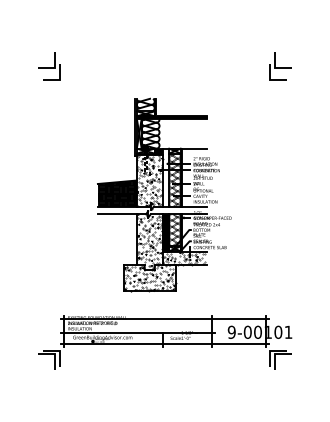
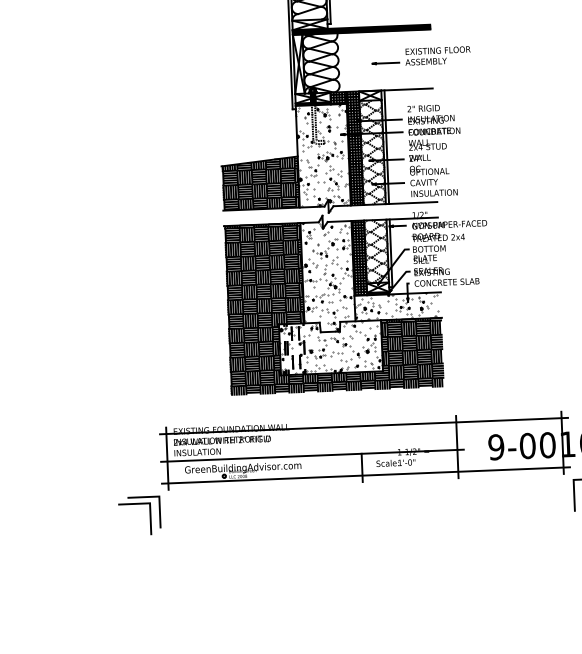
part: (200, 132) -> (419, 57), added
hatch: (165, 177) -> (353, 148), added
hatch: (151, 257) -> (332, 306), added

